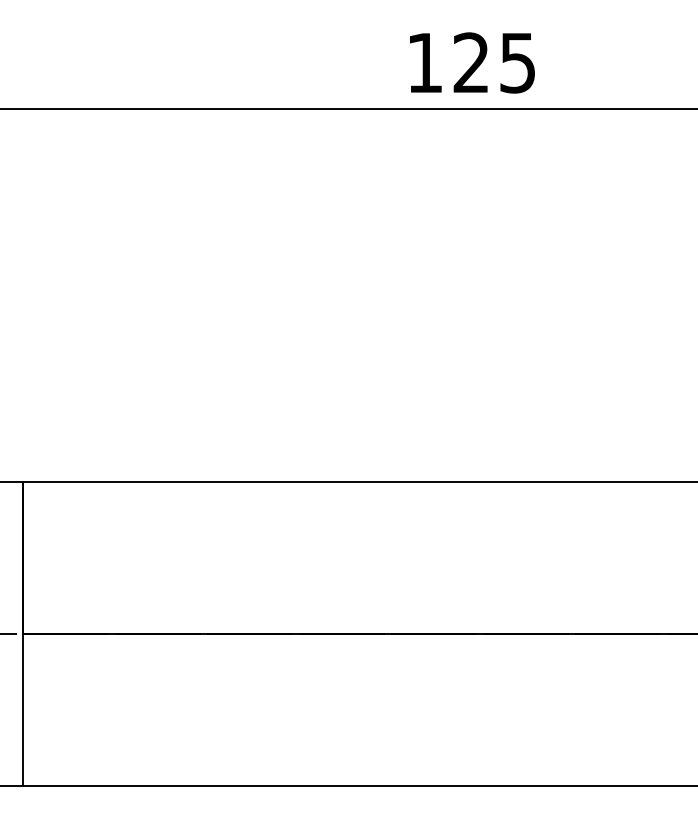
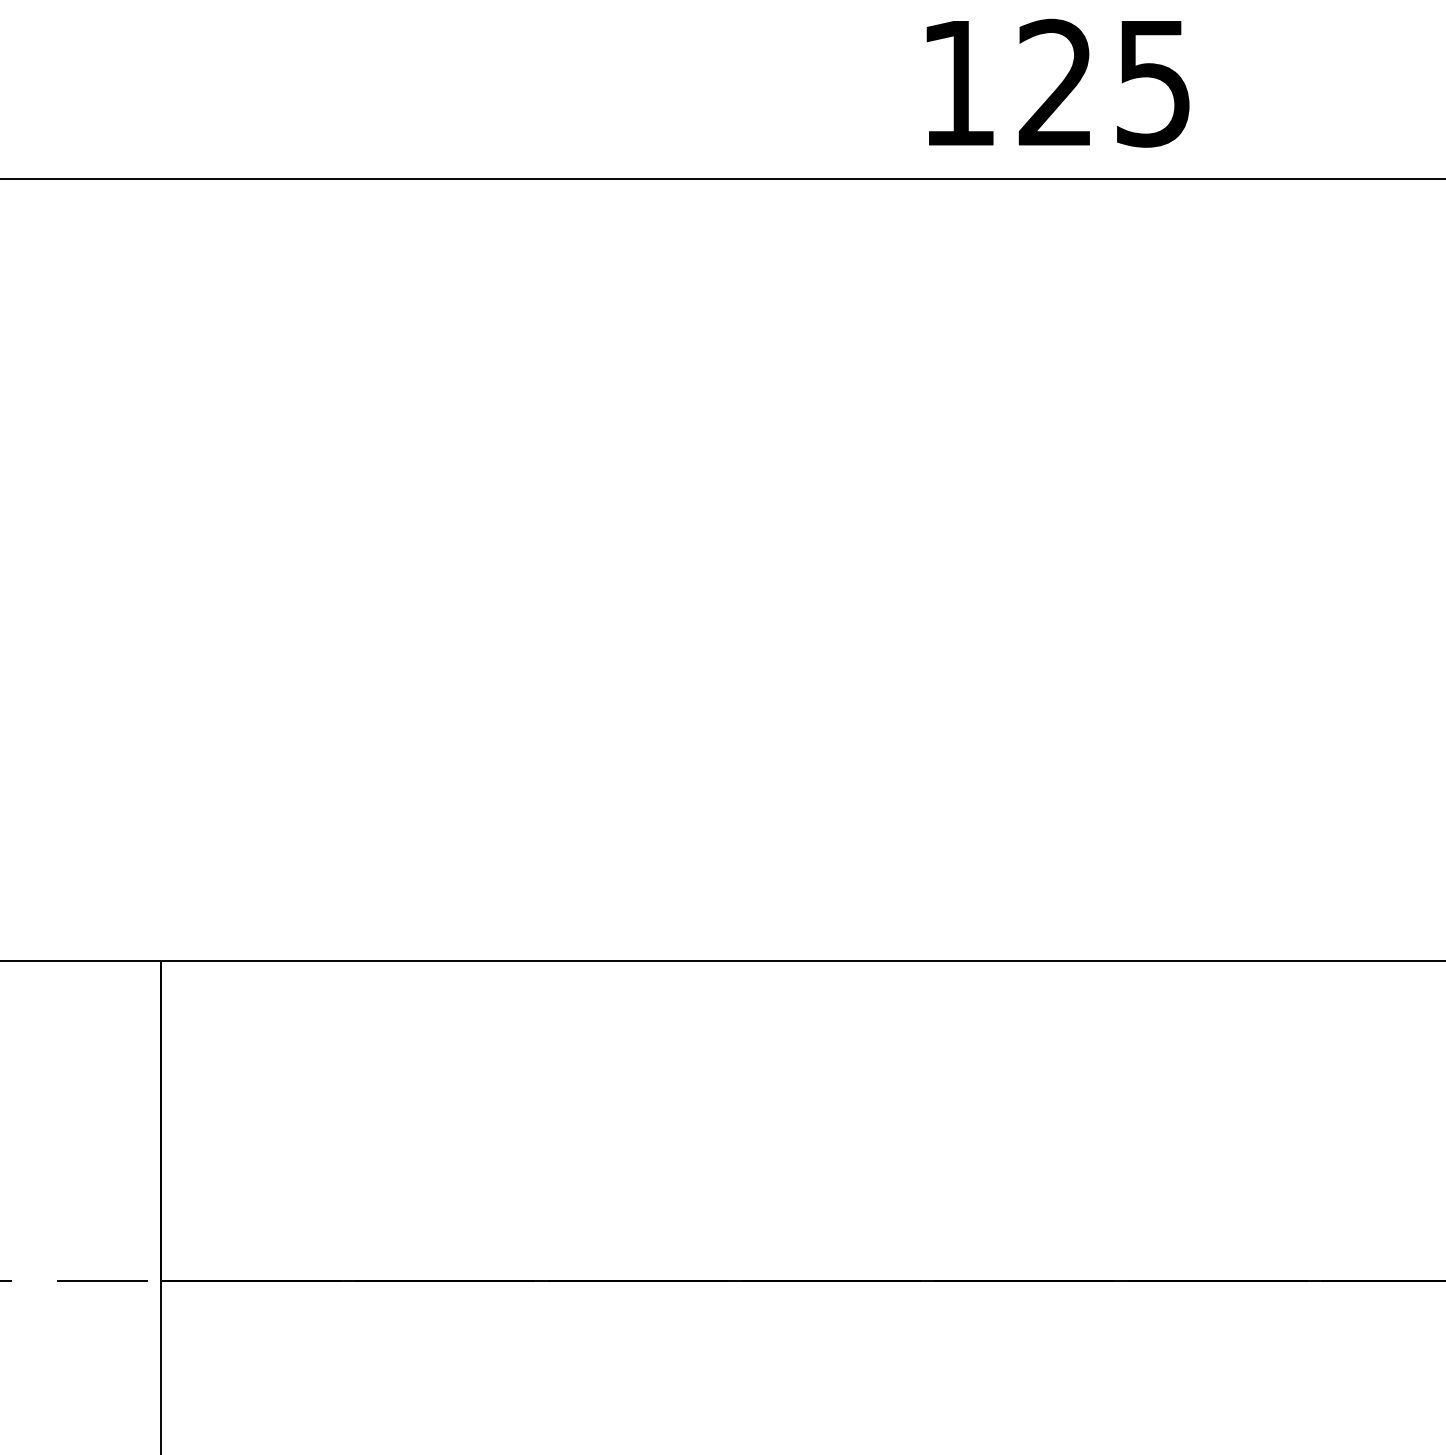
text: (472, 62) -> (1058, 82), moved

